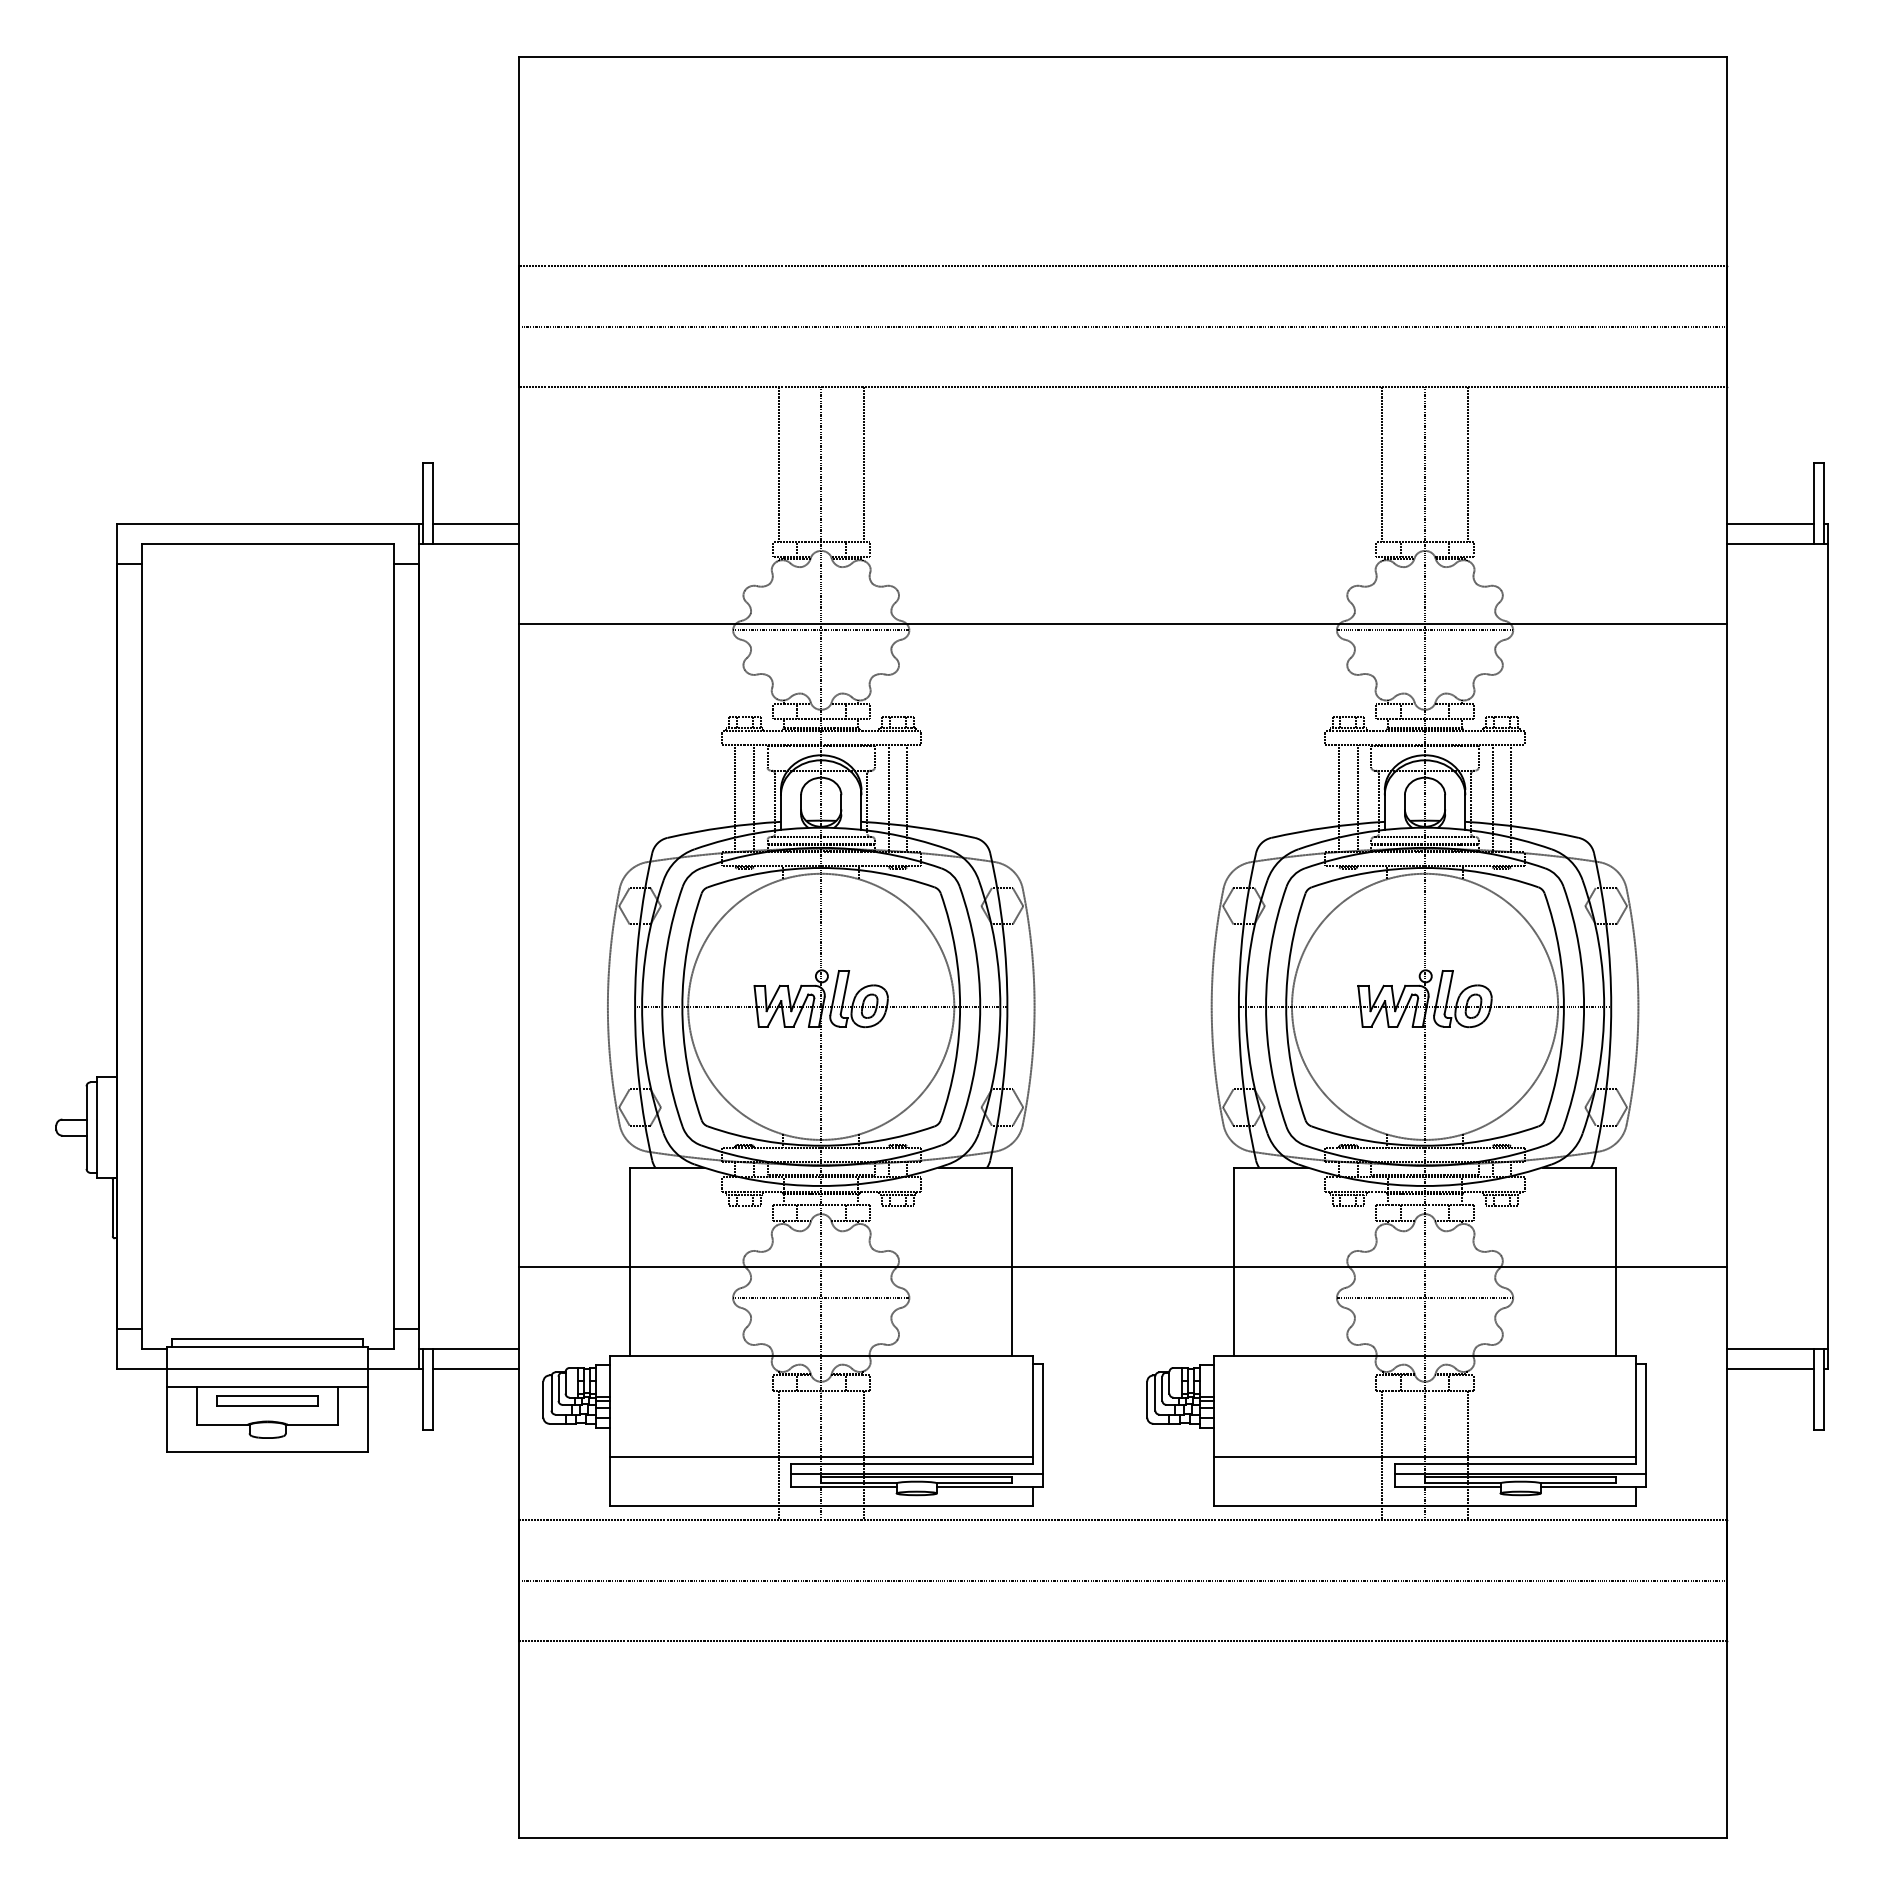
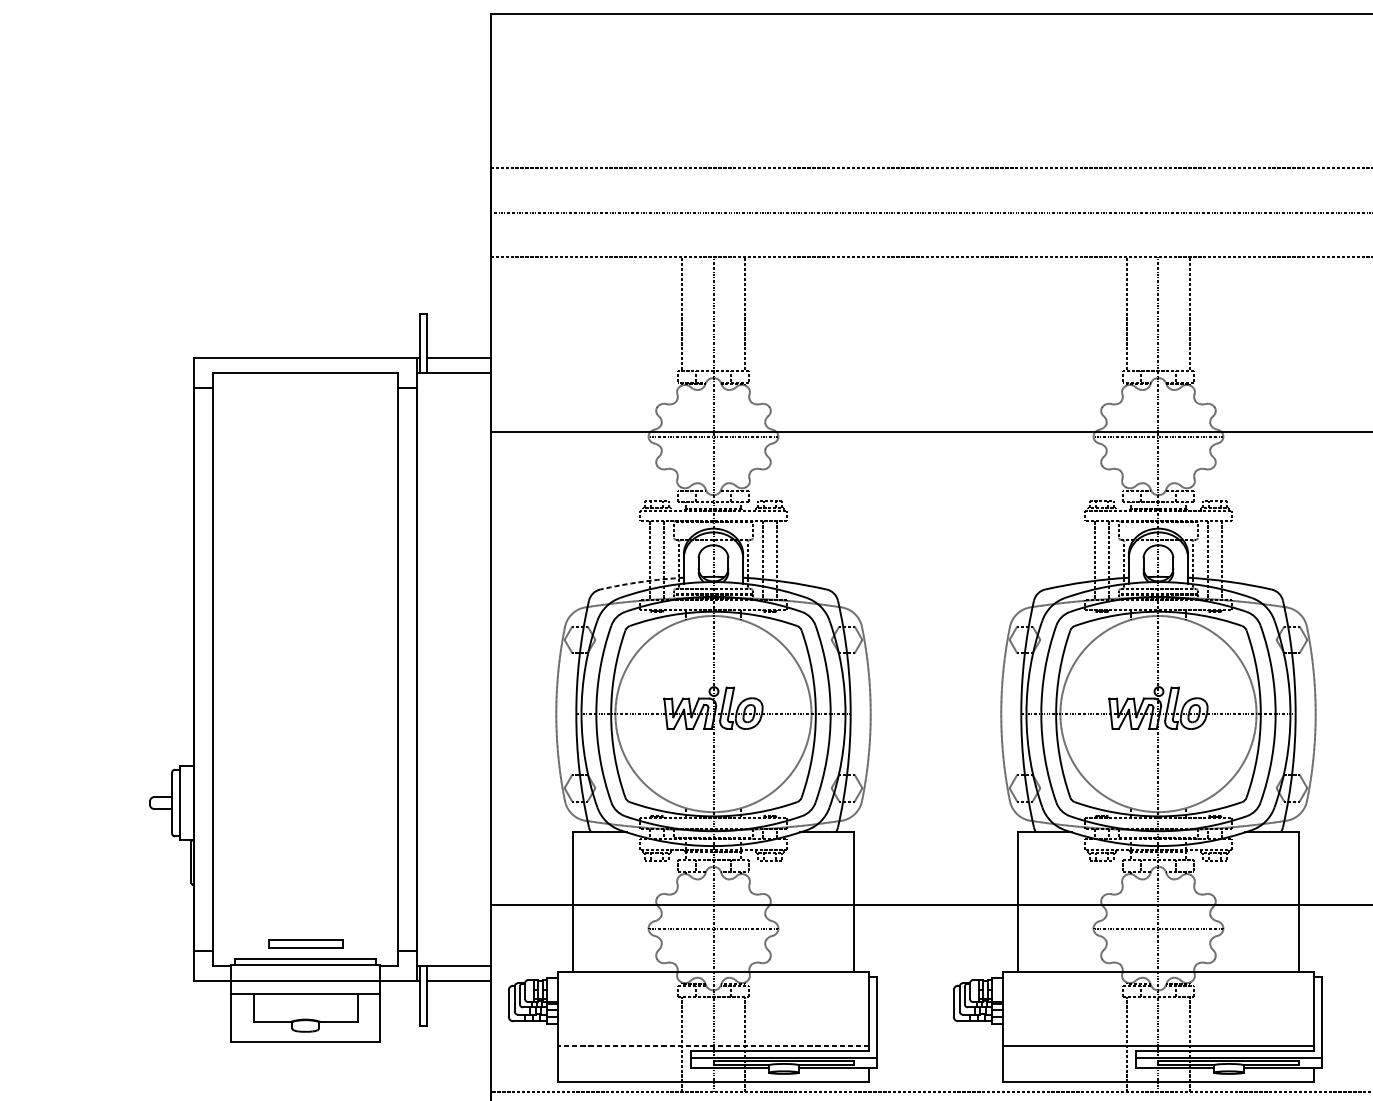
arc: (723, 827) -> (641, 581), solid -> dashed
part: (267, 1400) -> (305, 943), moved
line: (820, 1456) -> (712, 1045), solid -> dashed

